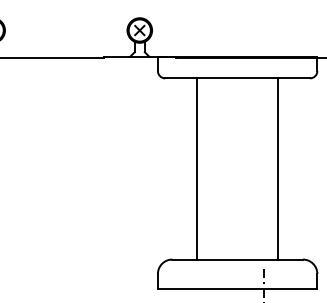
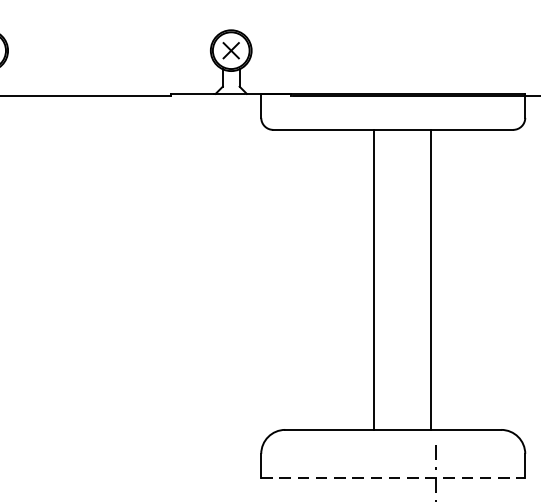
line: (197, 168) -> (374, 279), moved
line: (278, 168) -> (431, 279), moved
line: (237, 288) -> (393, 477), solid -> dashed

